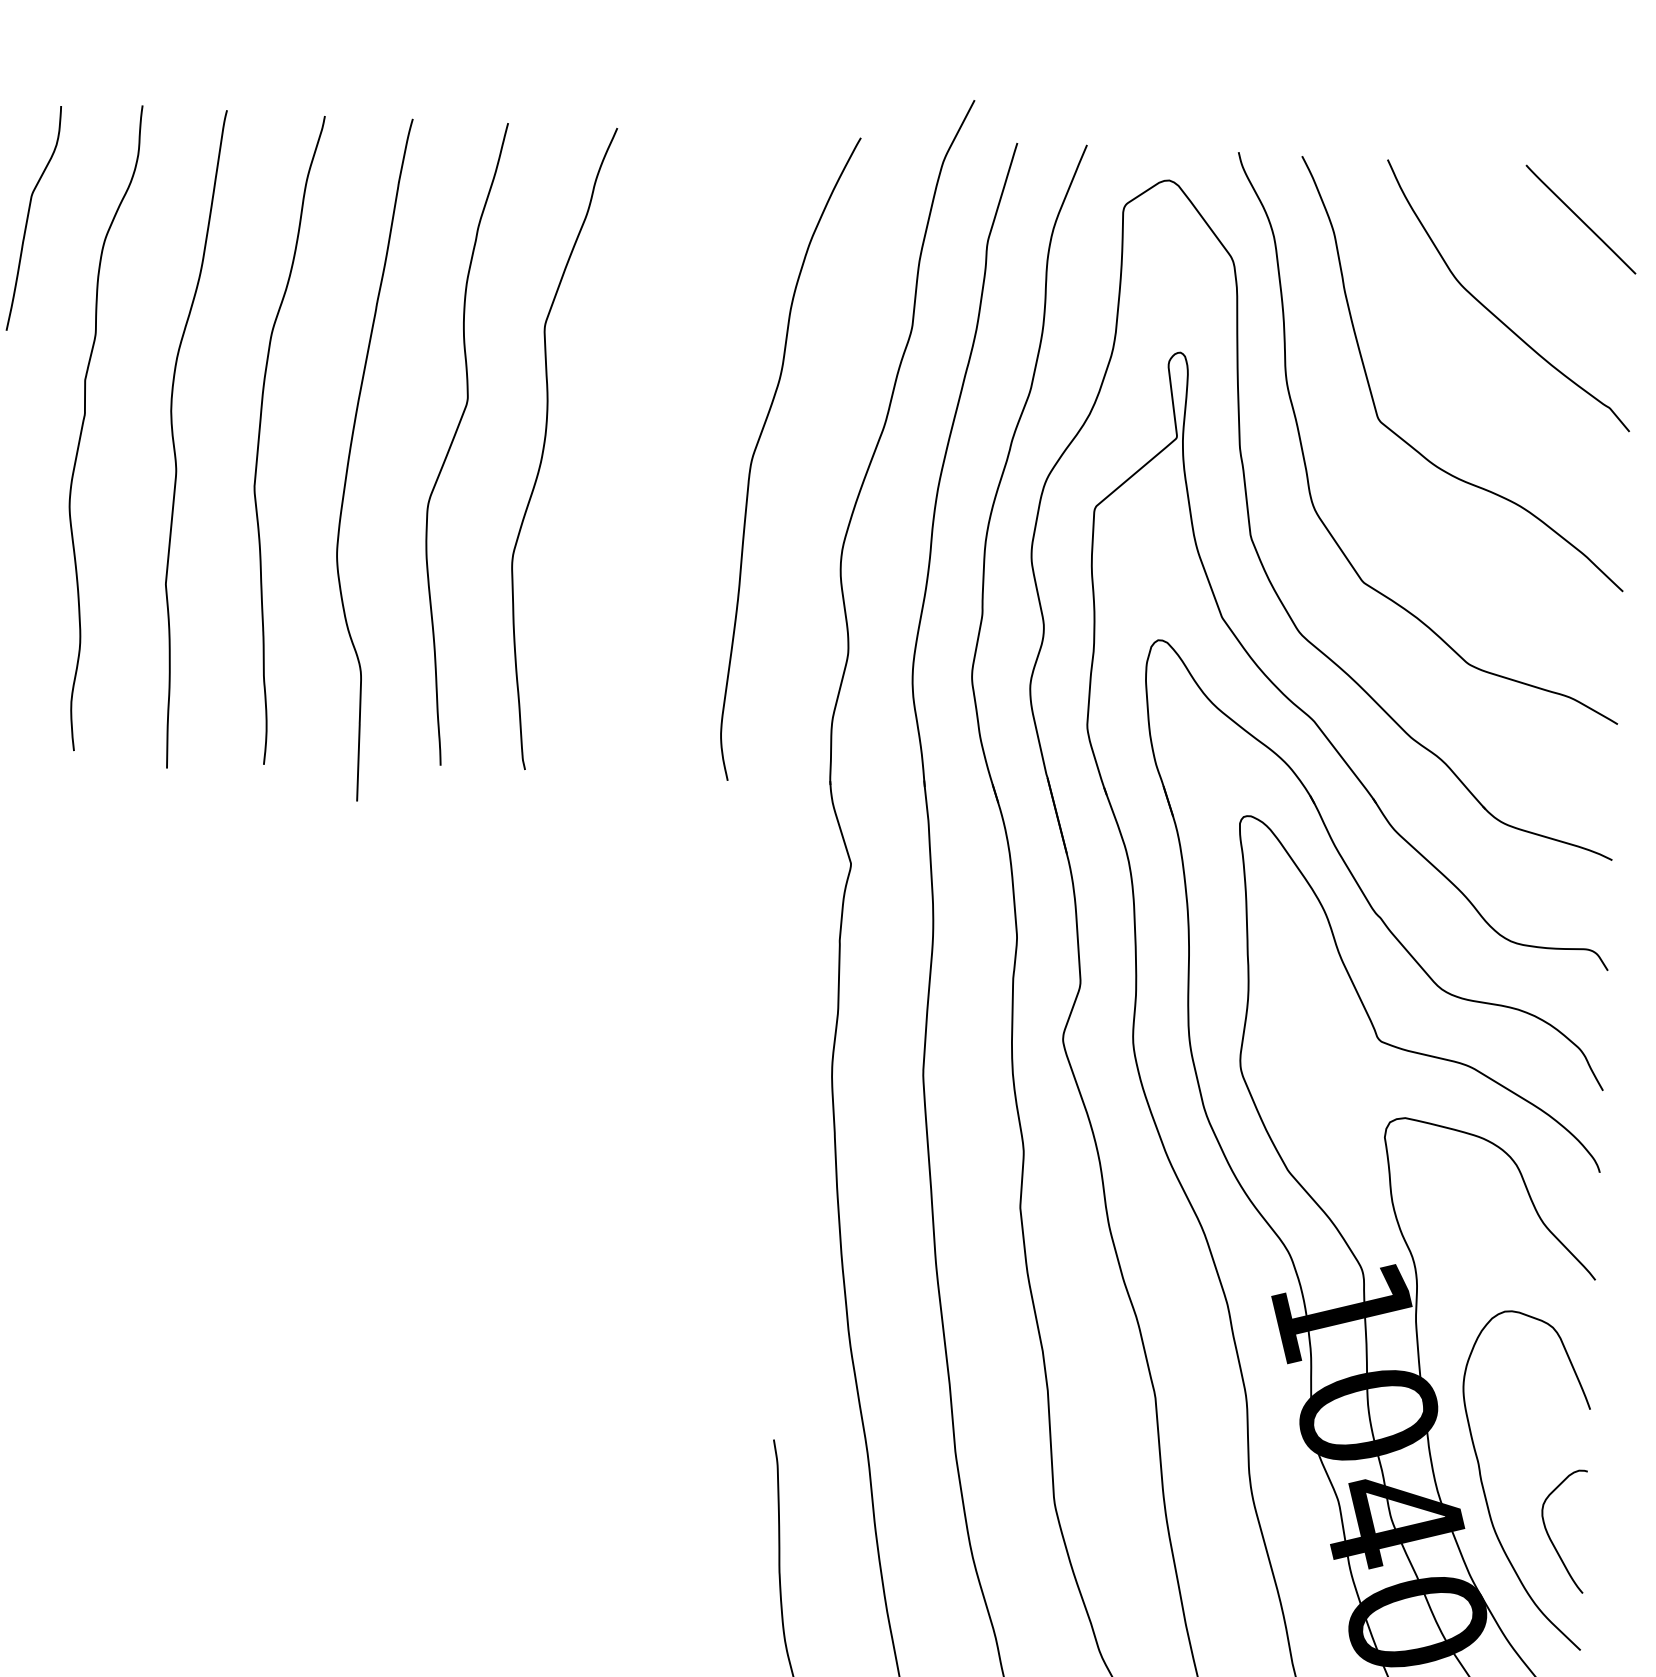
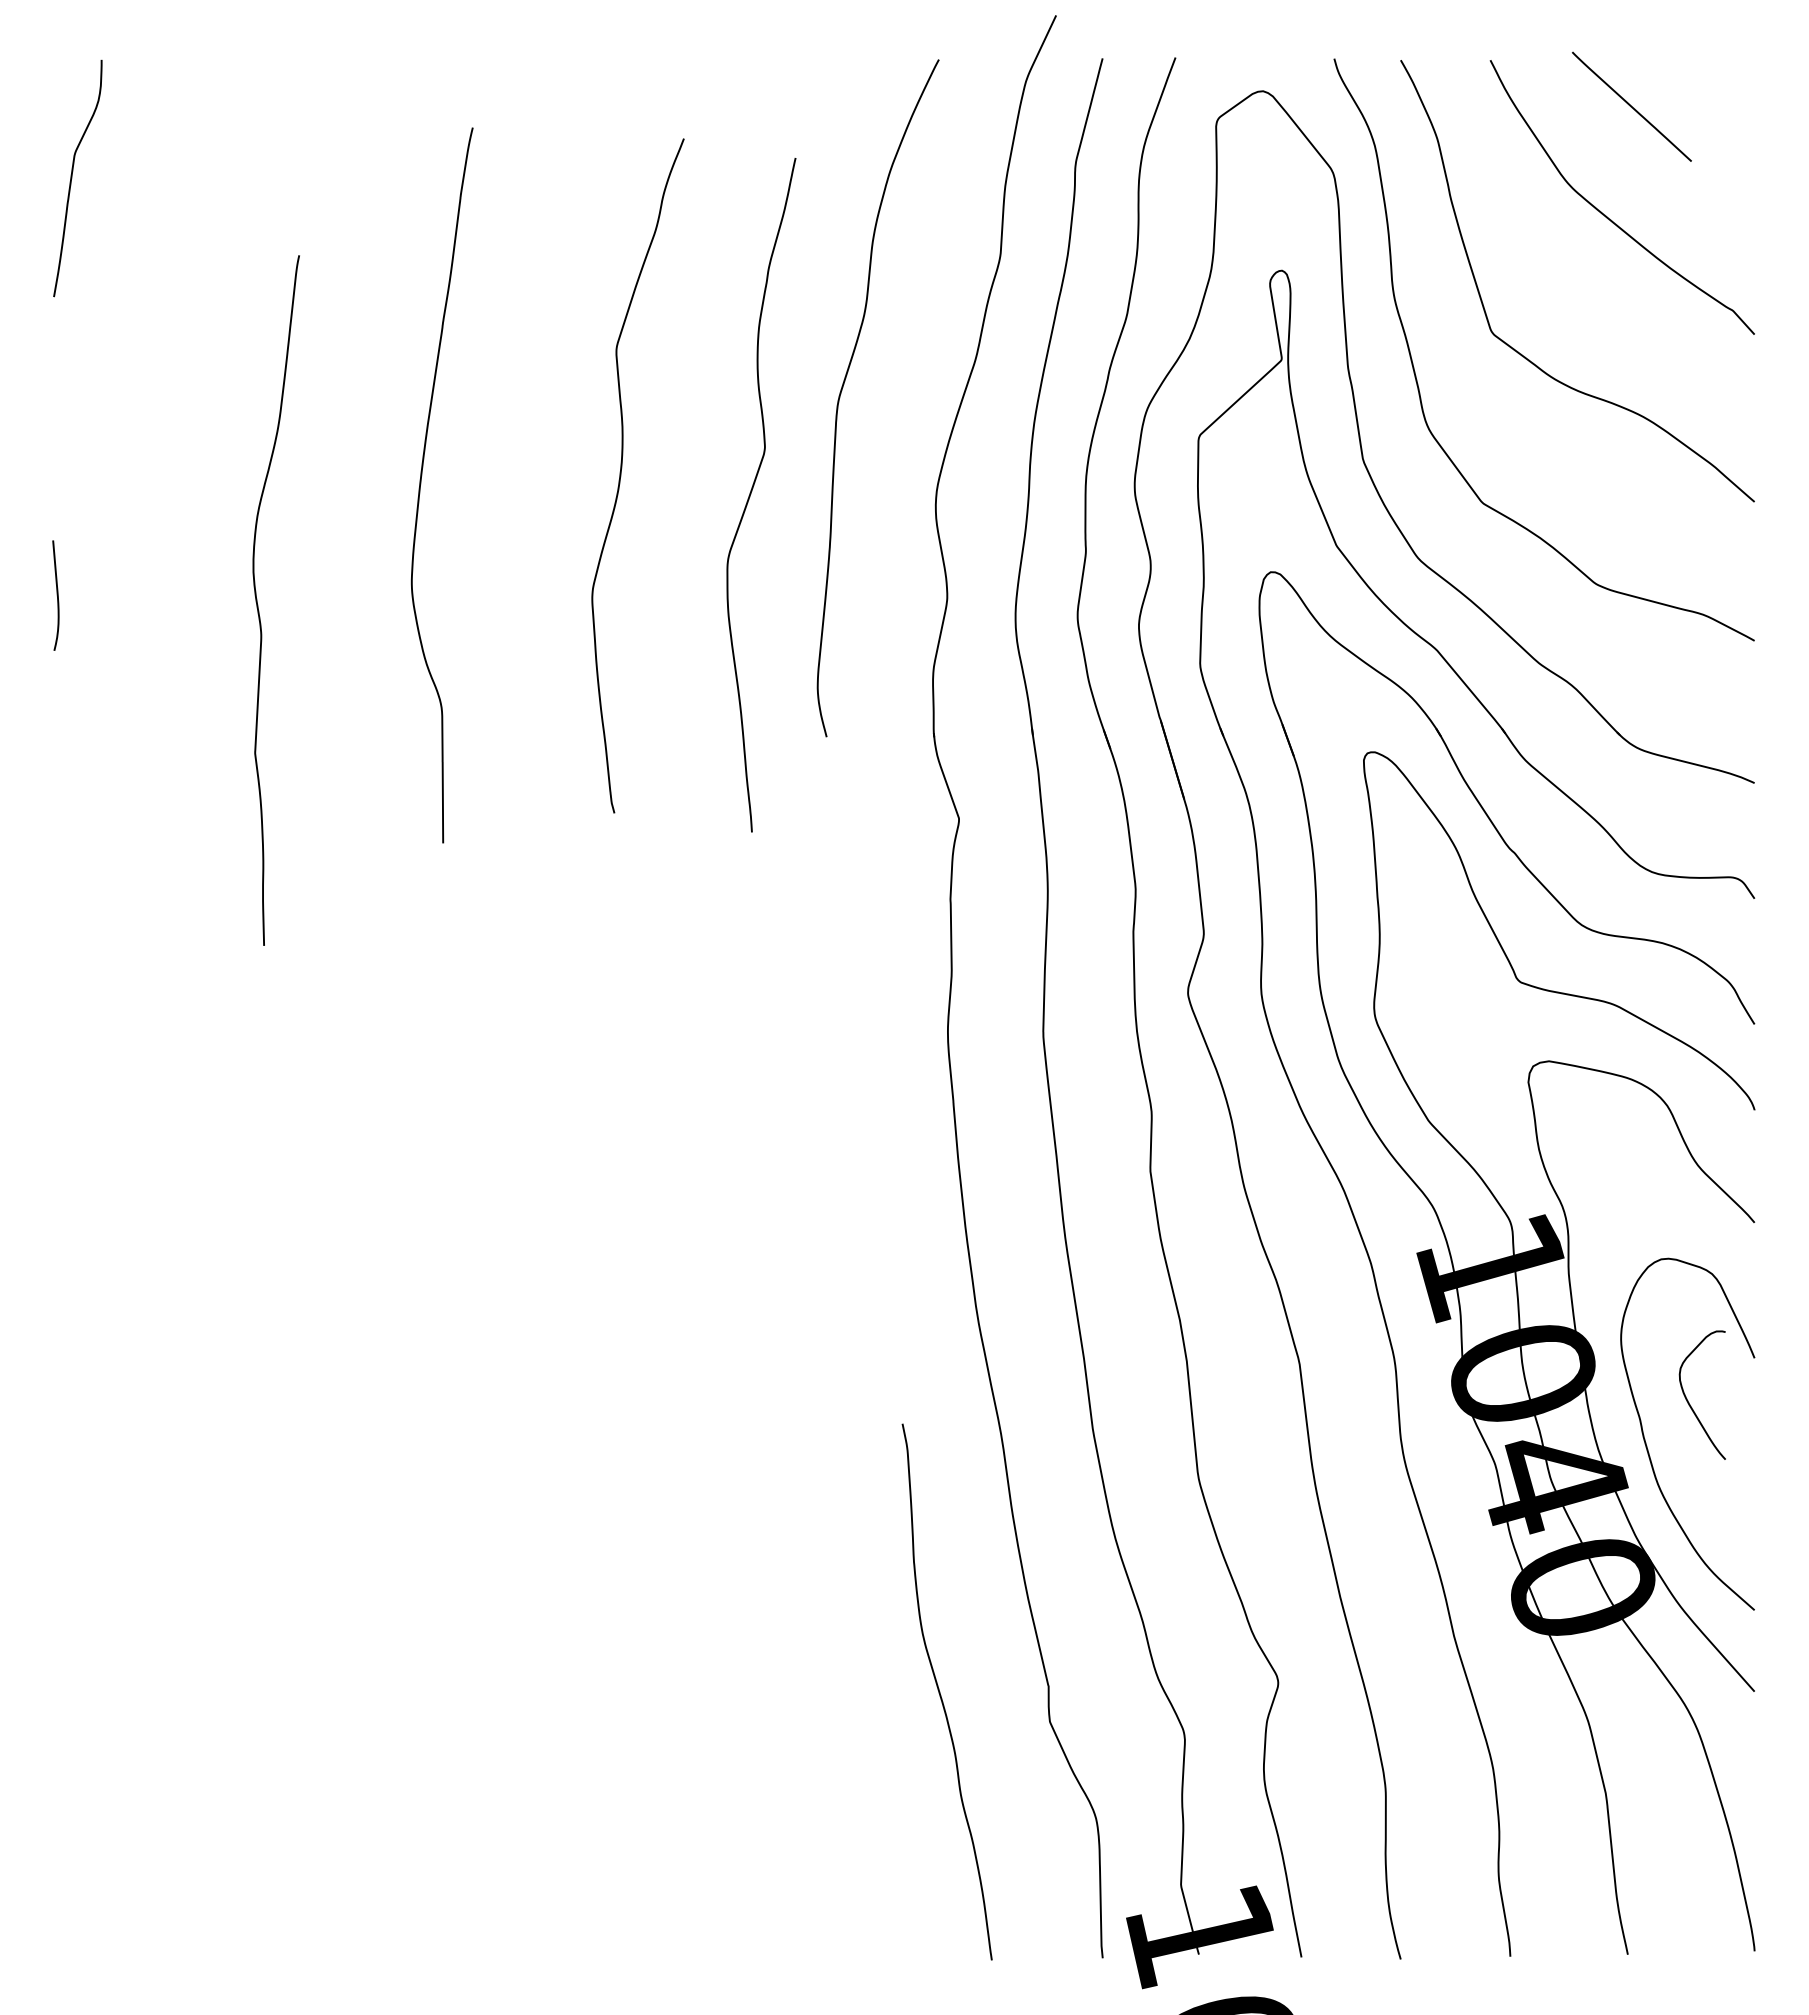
line: (1580, 219) -> (1631, 106), moved
curve: (83, 427) -> (138, 394), removed
curve: (260, 438) -> (323, 399), removed
curve: (454, 440) -> (752, 491), moved
curve: (174, 442) -> (258, 604), moved
curve: (544, 447) -> (621, 475), moved
curve: (350, 457) -> (421, 484), moved
curve: (1549, 1535) -> (1688, 1400), moved

